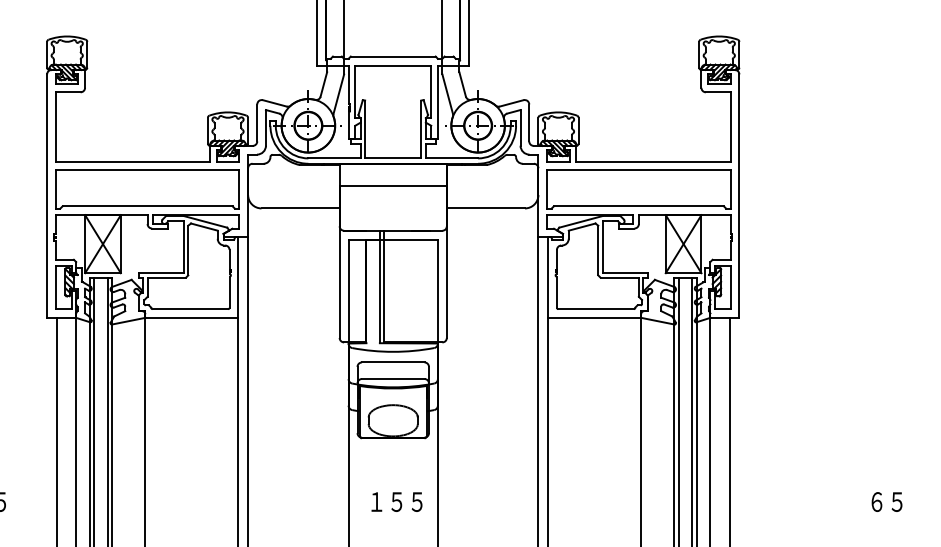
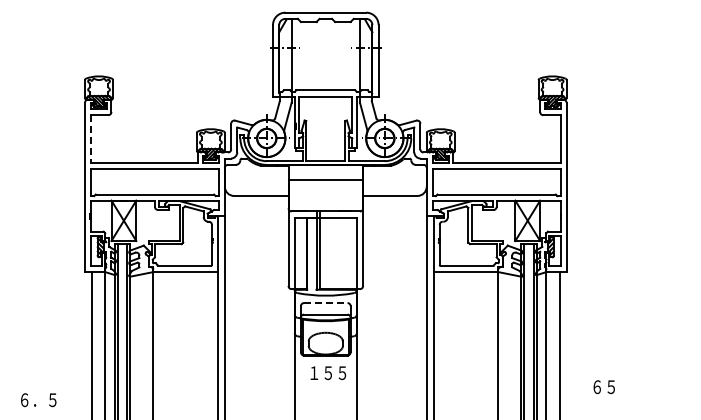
line: (56, 127) -> (91, 139), solid -> dashed
line: (392, 363) -> (325, 303), solid -> dashed
text: (397, 502) -> (328, 373), moved
text: (885, 502) -> (603, 387), moved

